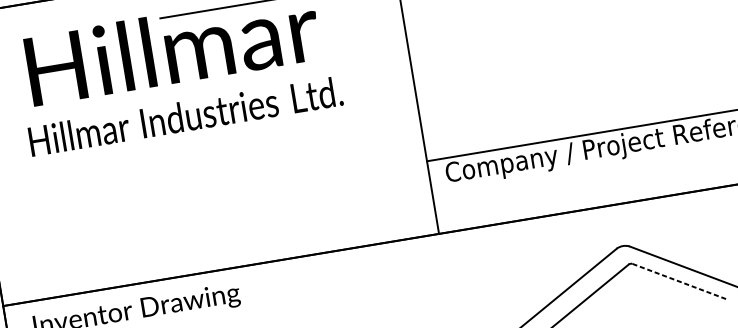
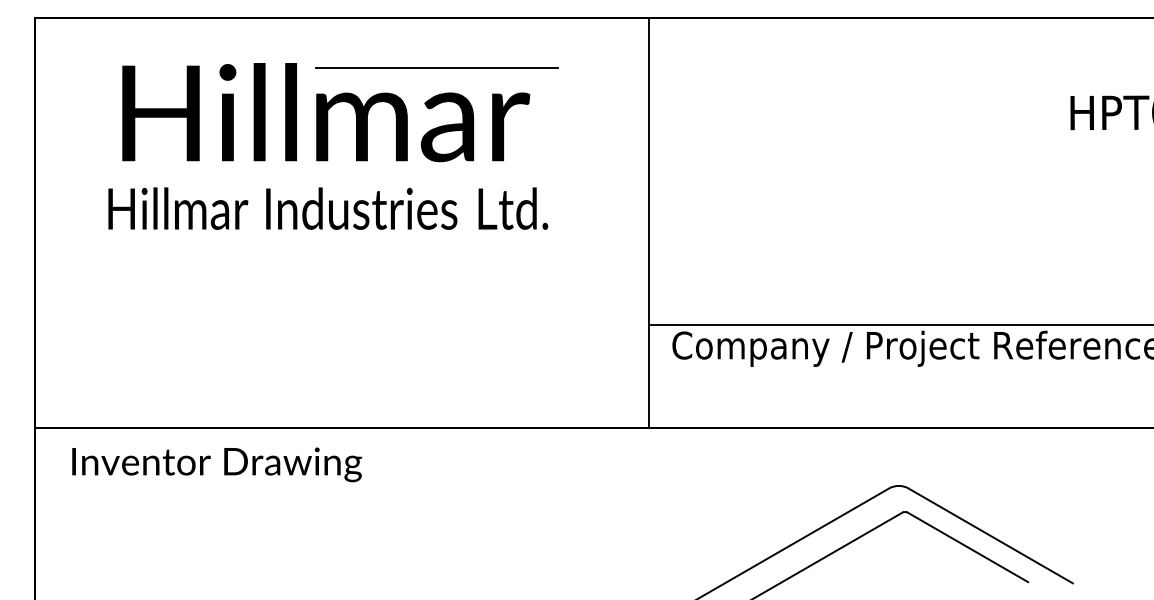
line: (678, 281) -> (967, 547), dashed -> solid

